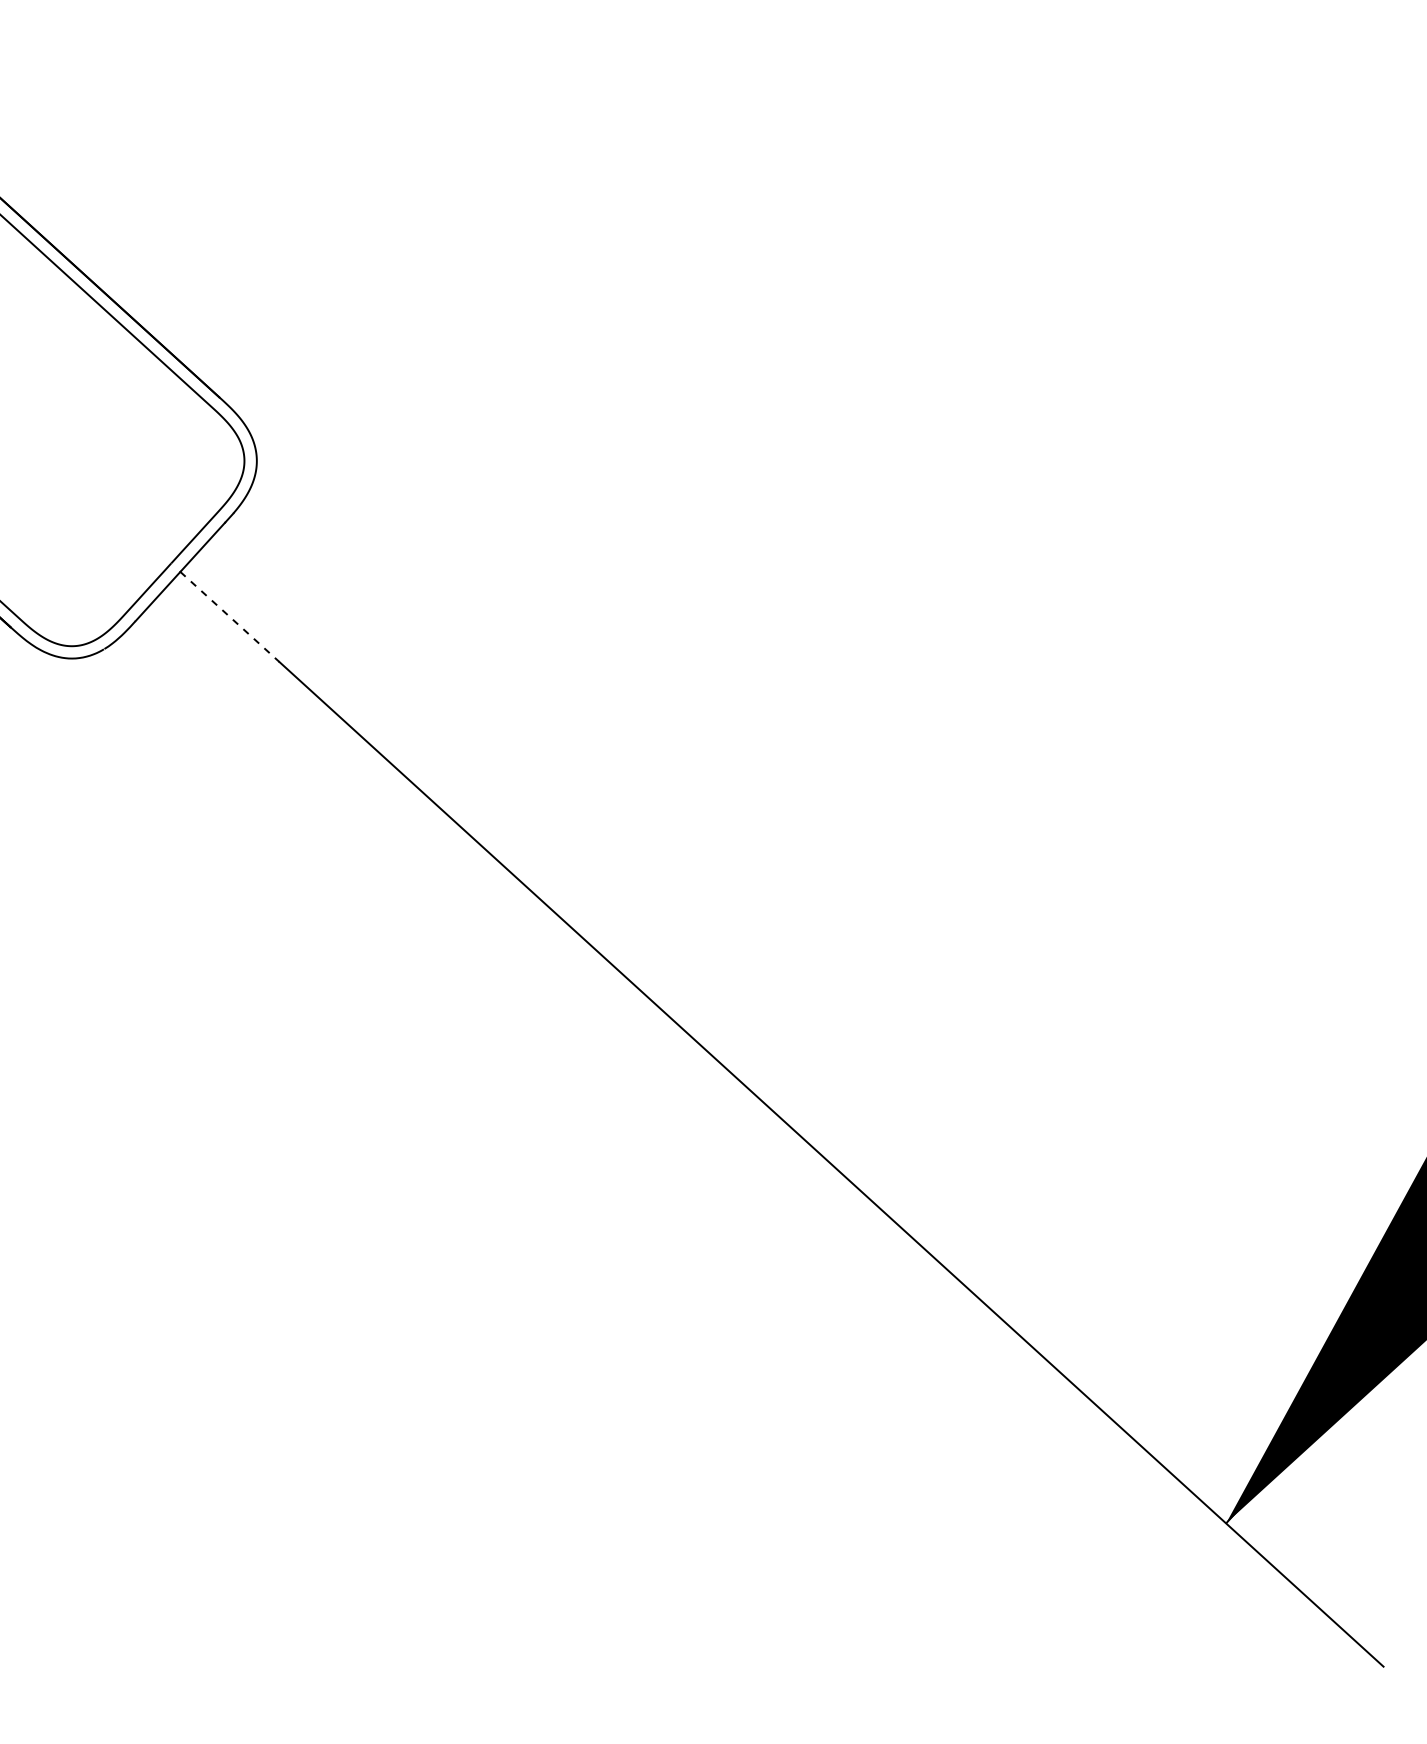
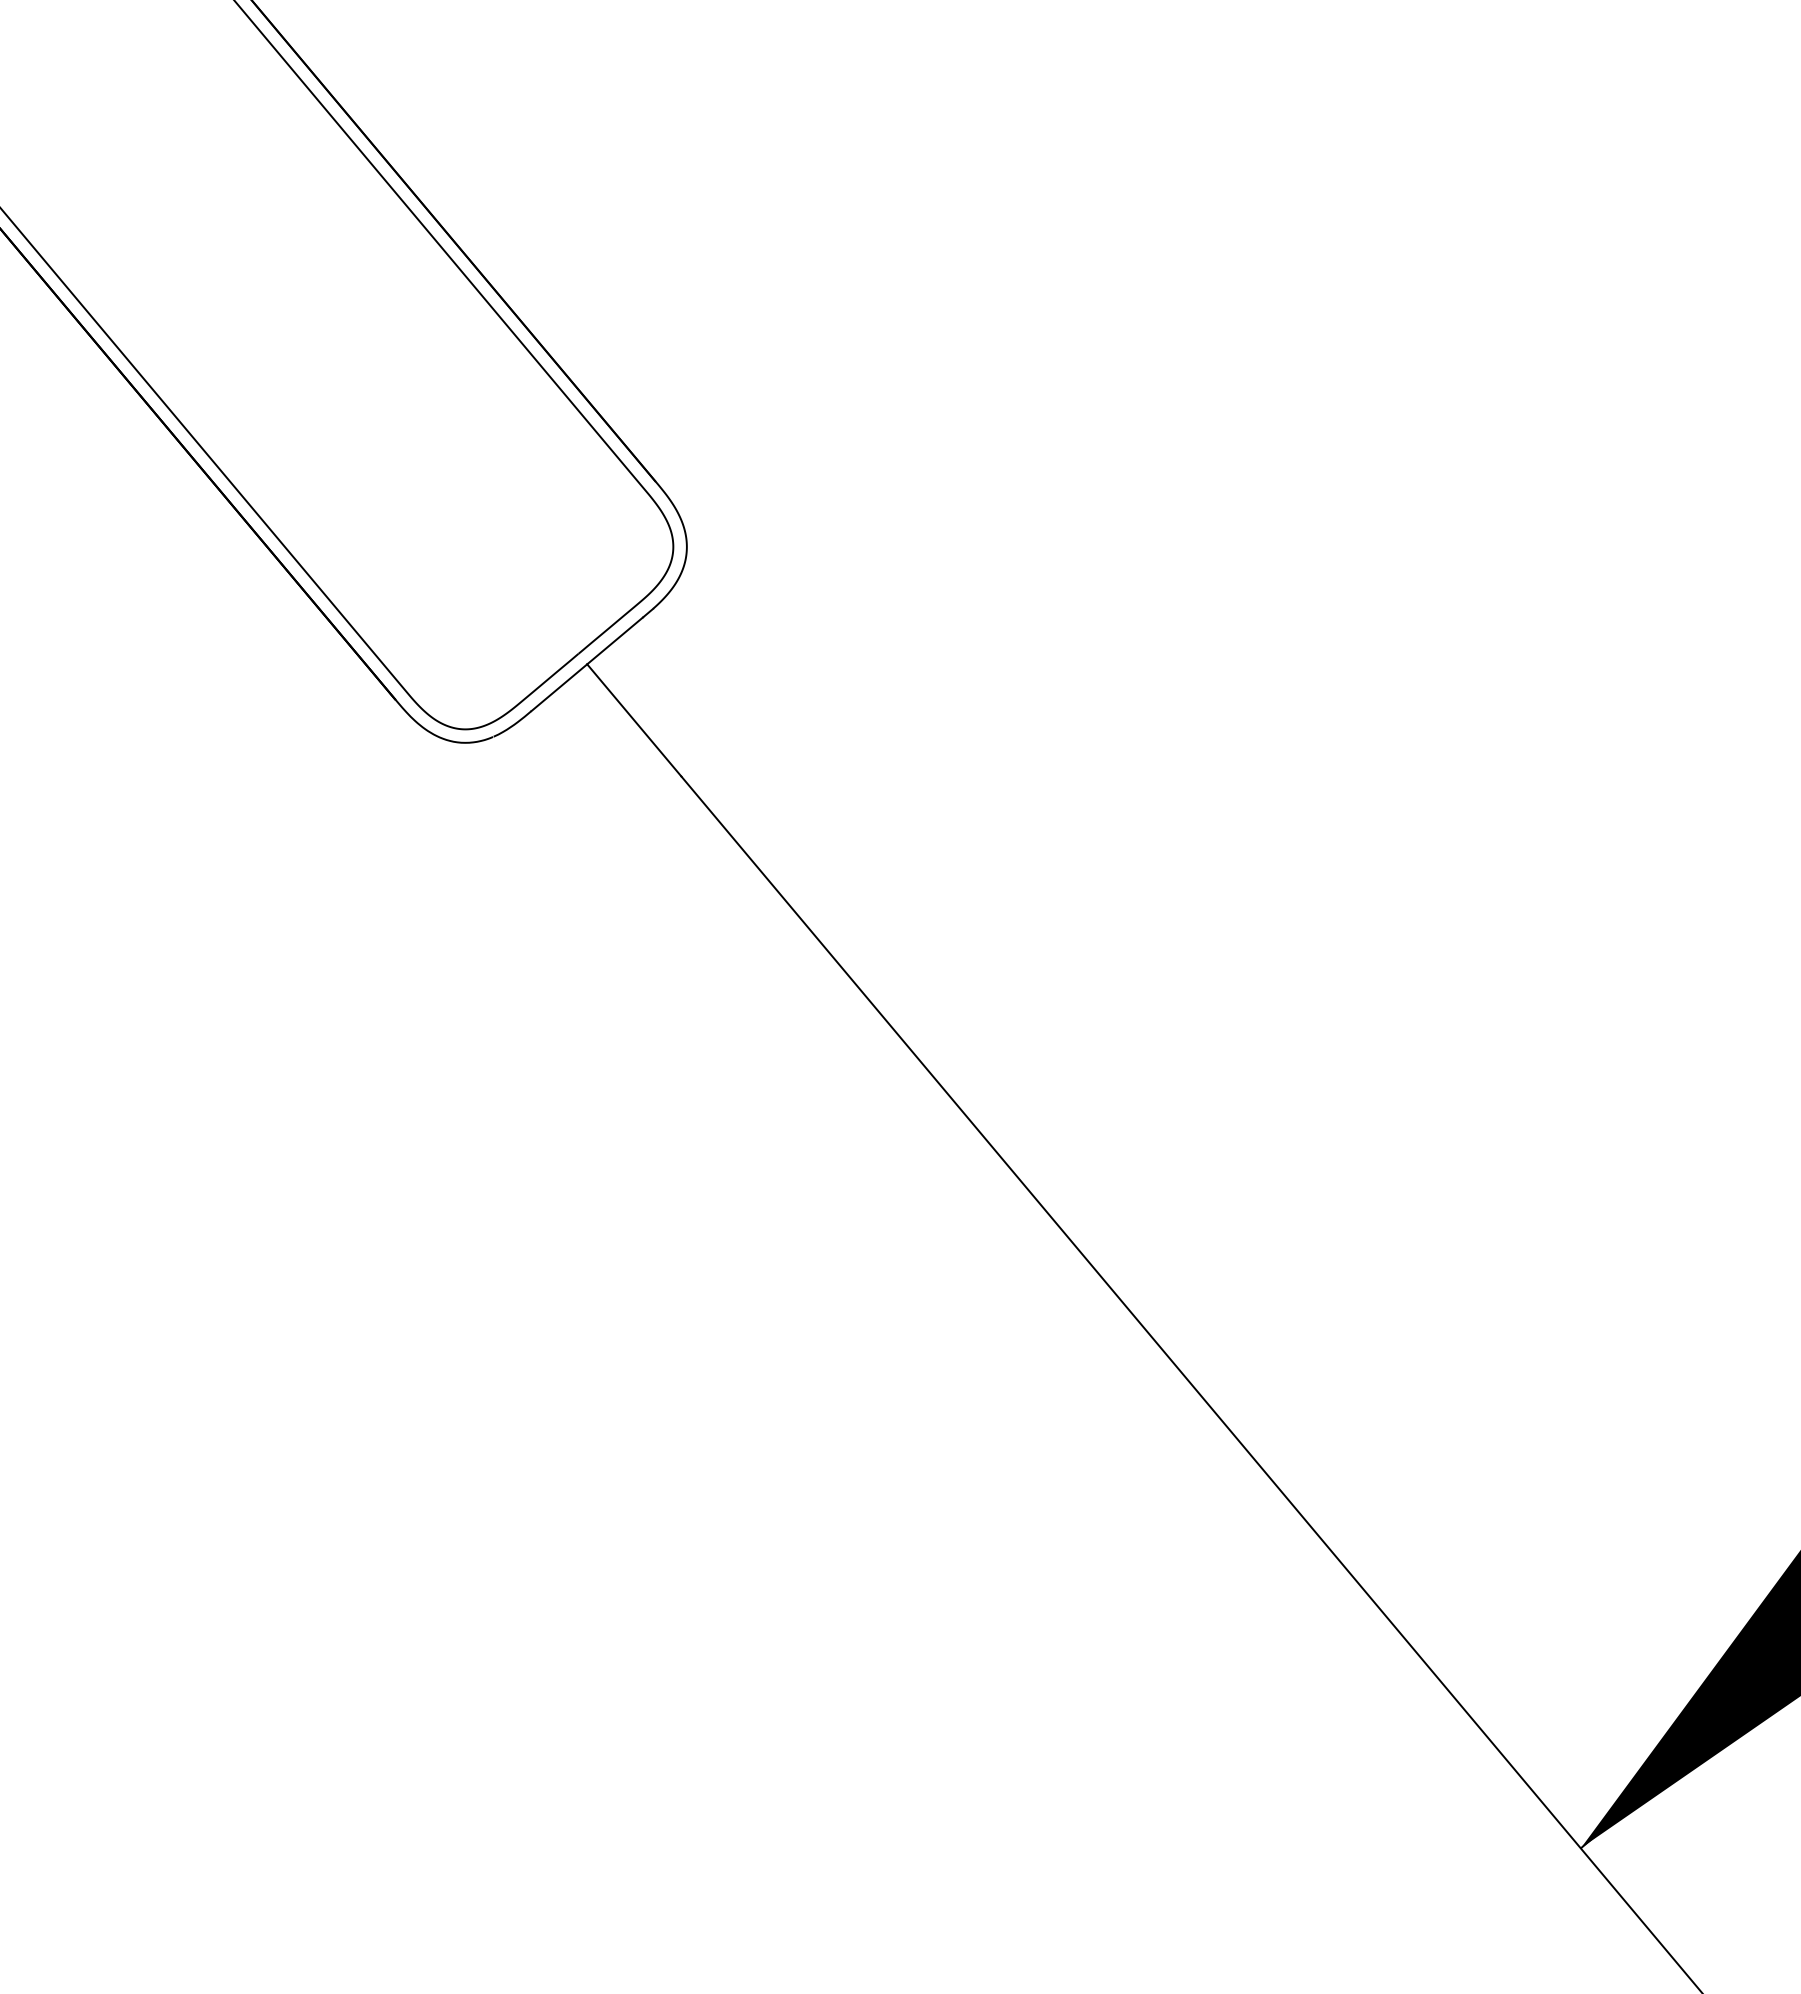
line: (230, 617) -> (634, 720), dashed -> solid

